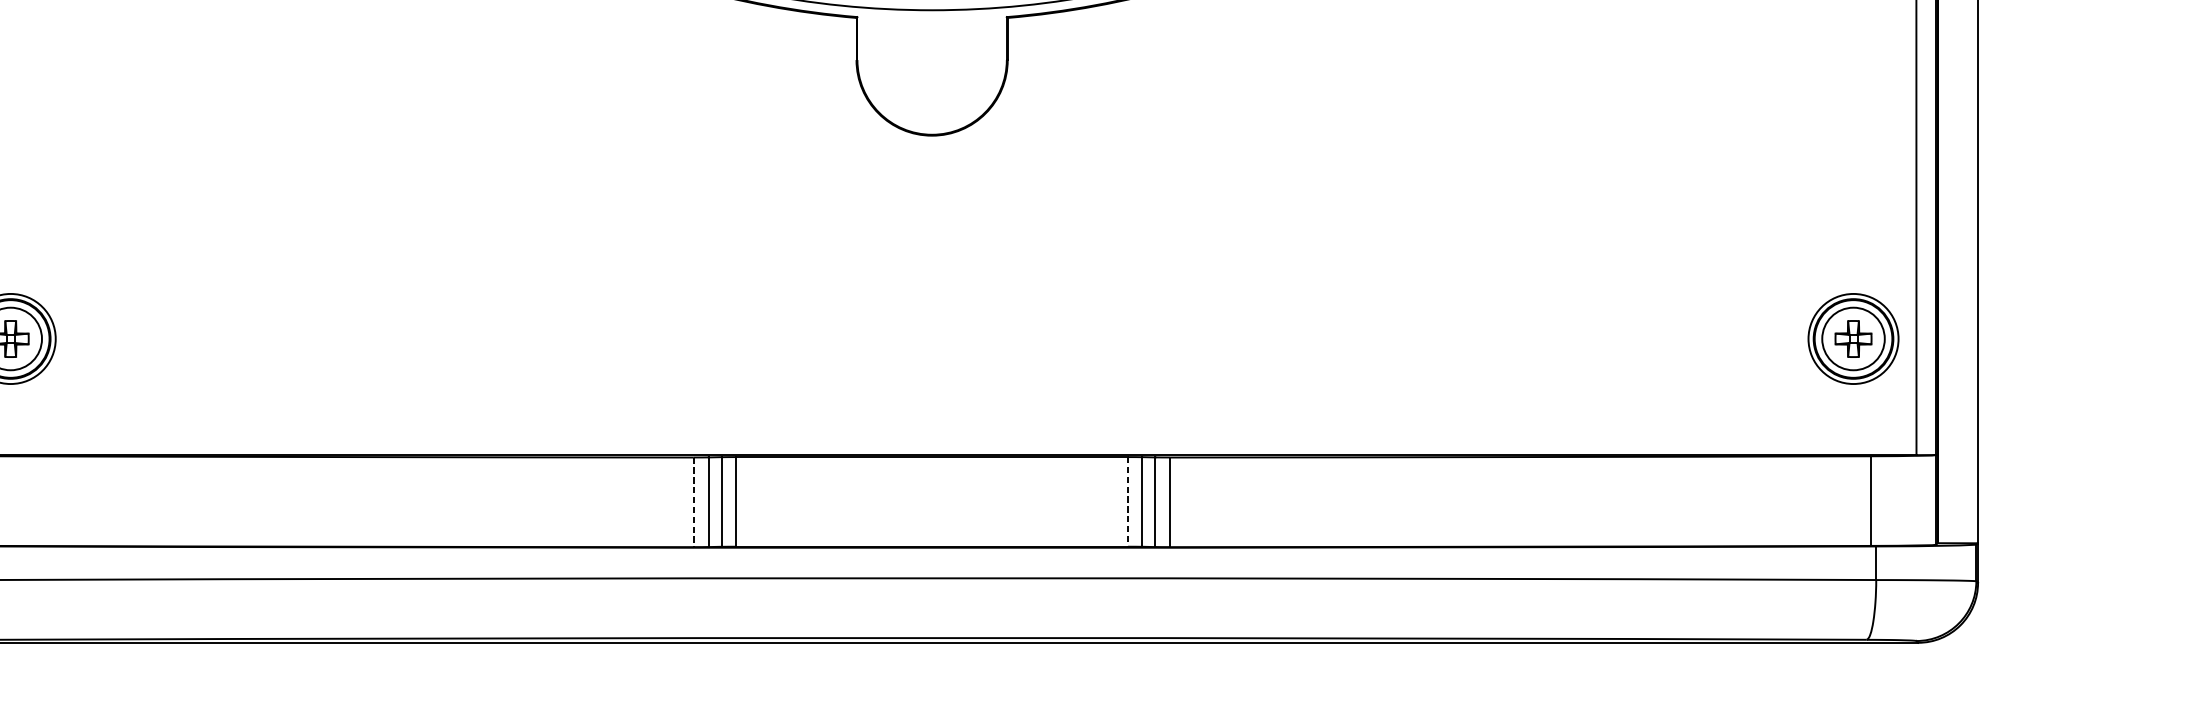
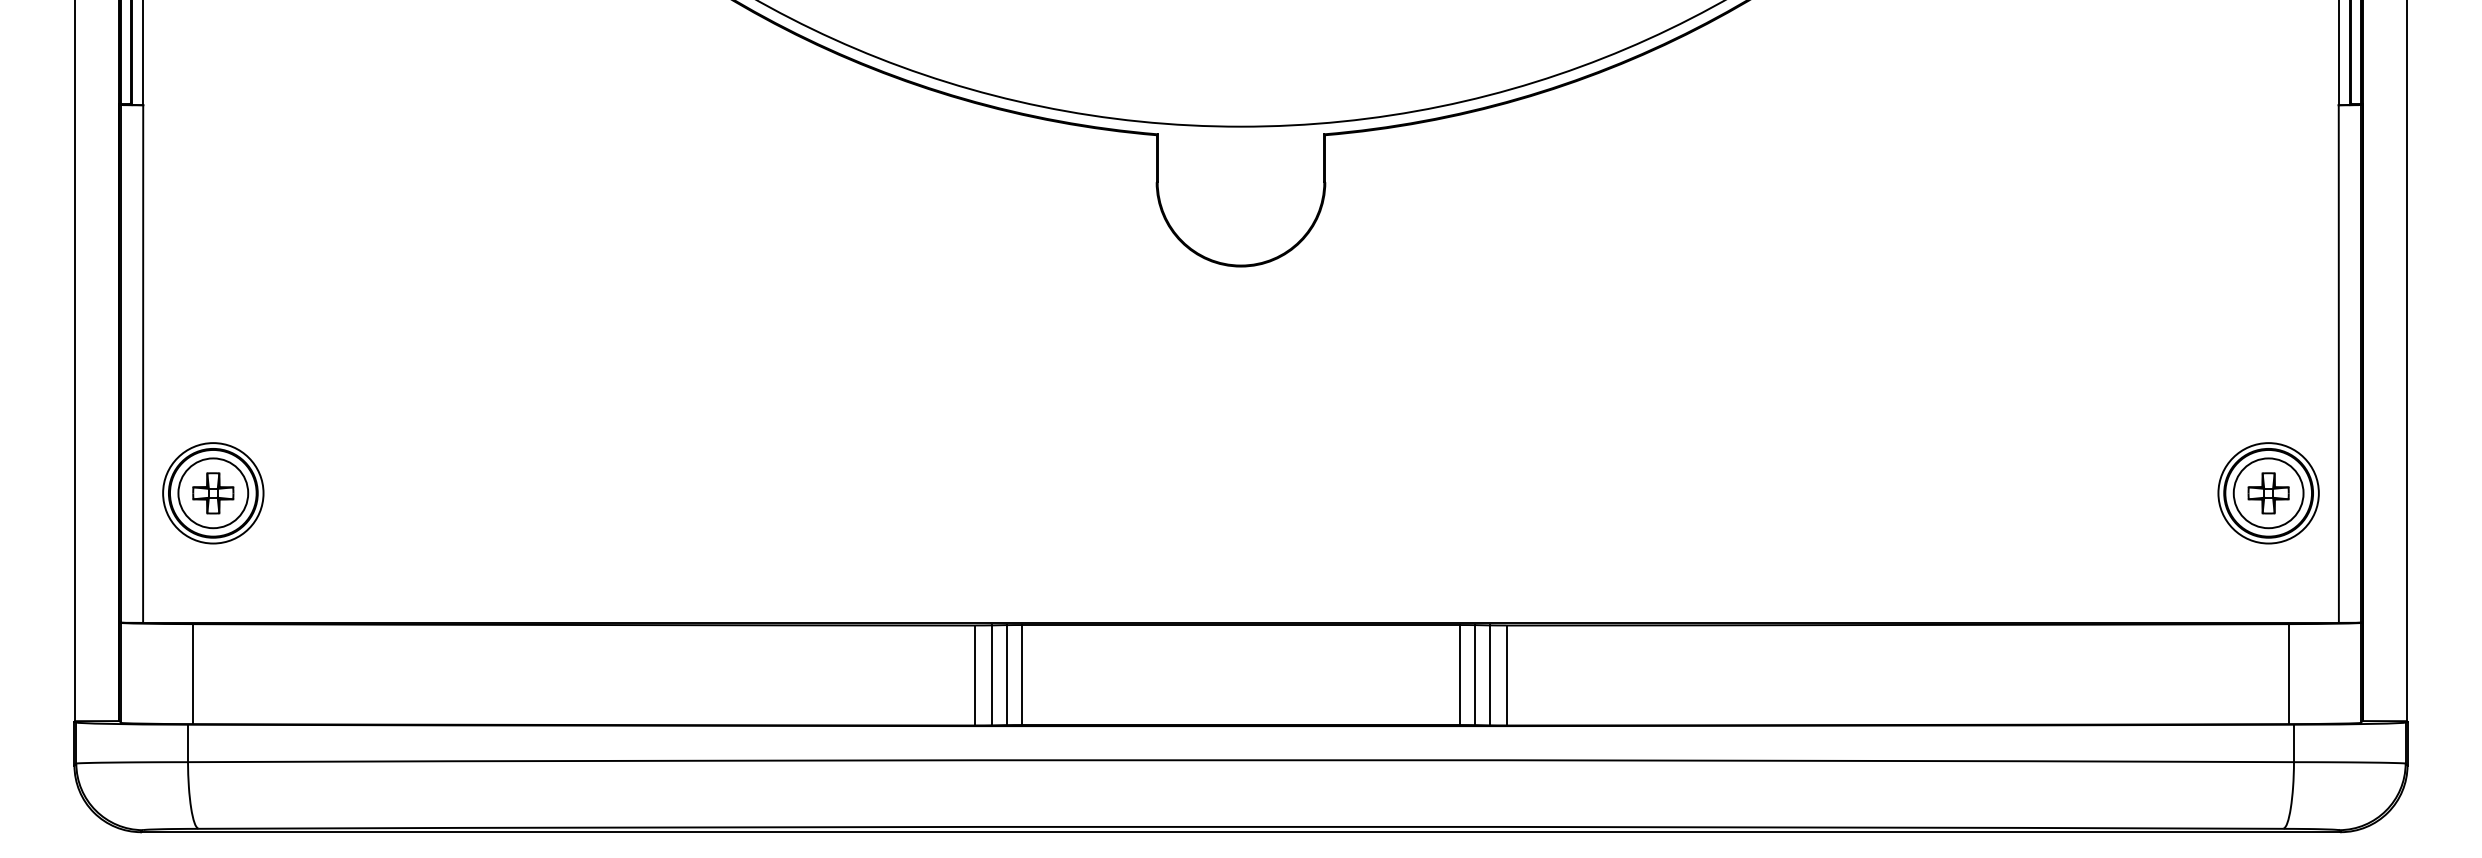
line: (1128, 501) -> (1459, 674), dashed -> solid
line: (694, 502) -> (975, 675), dashed -> solid

